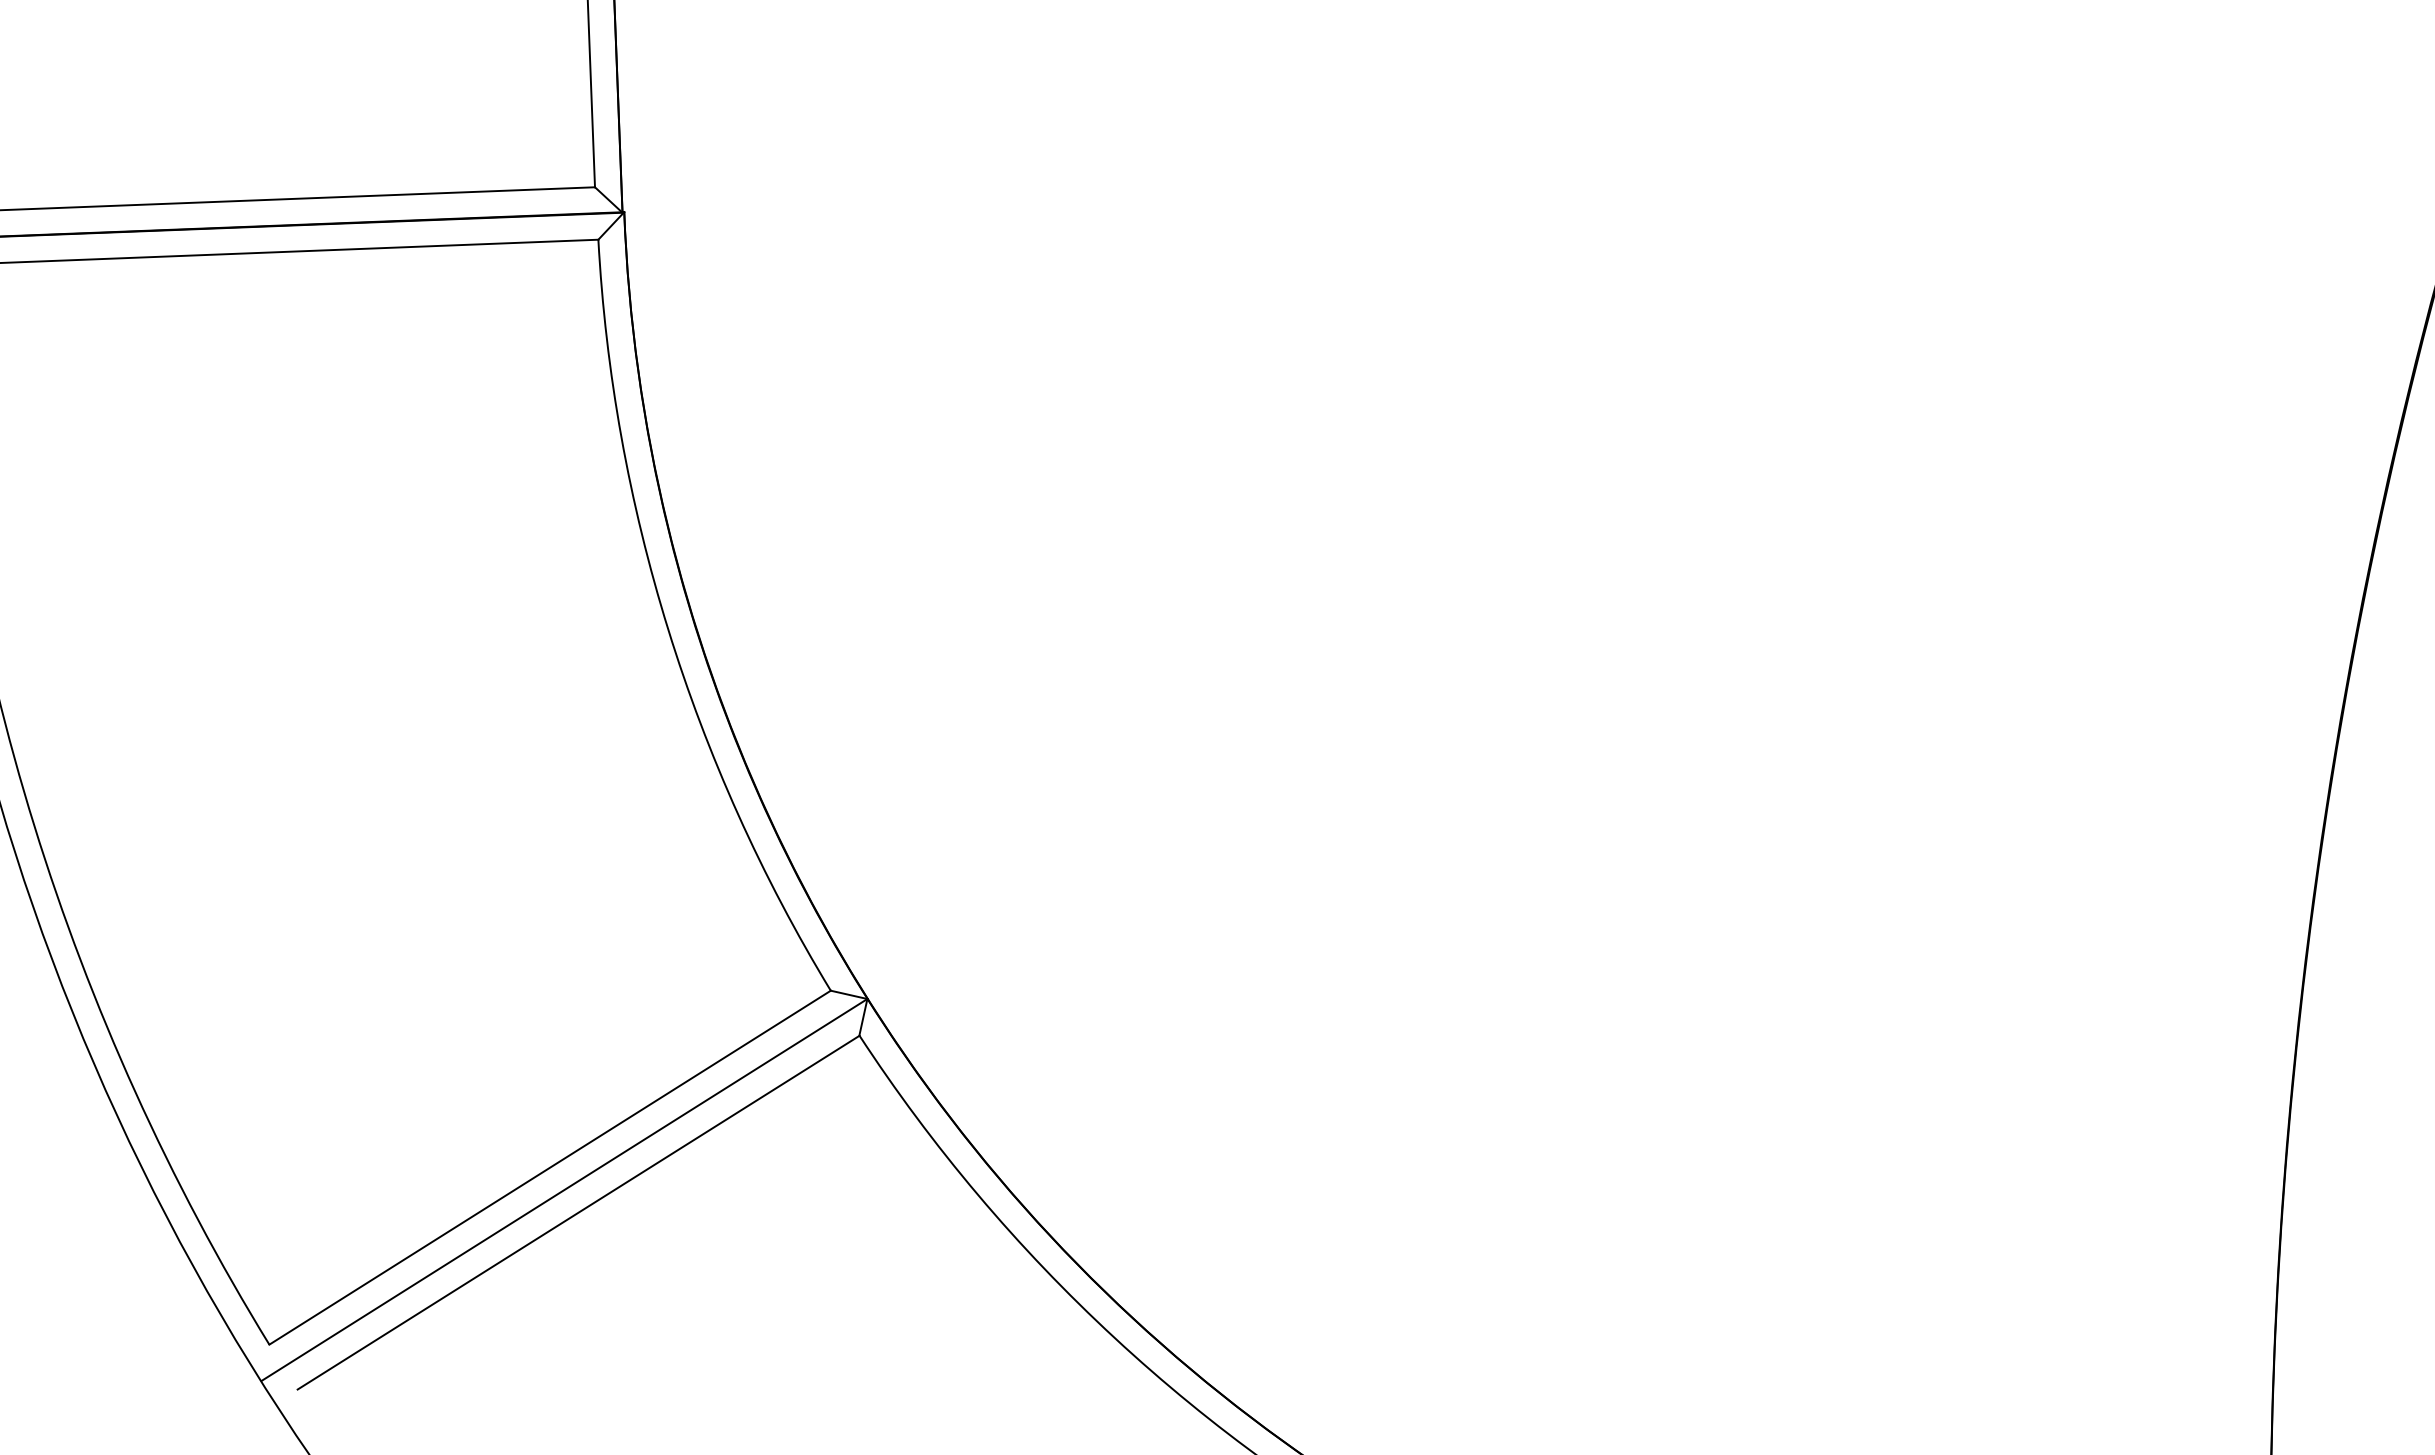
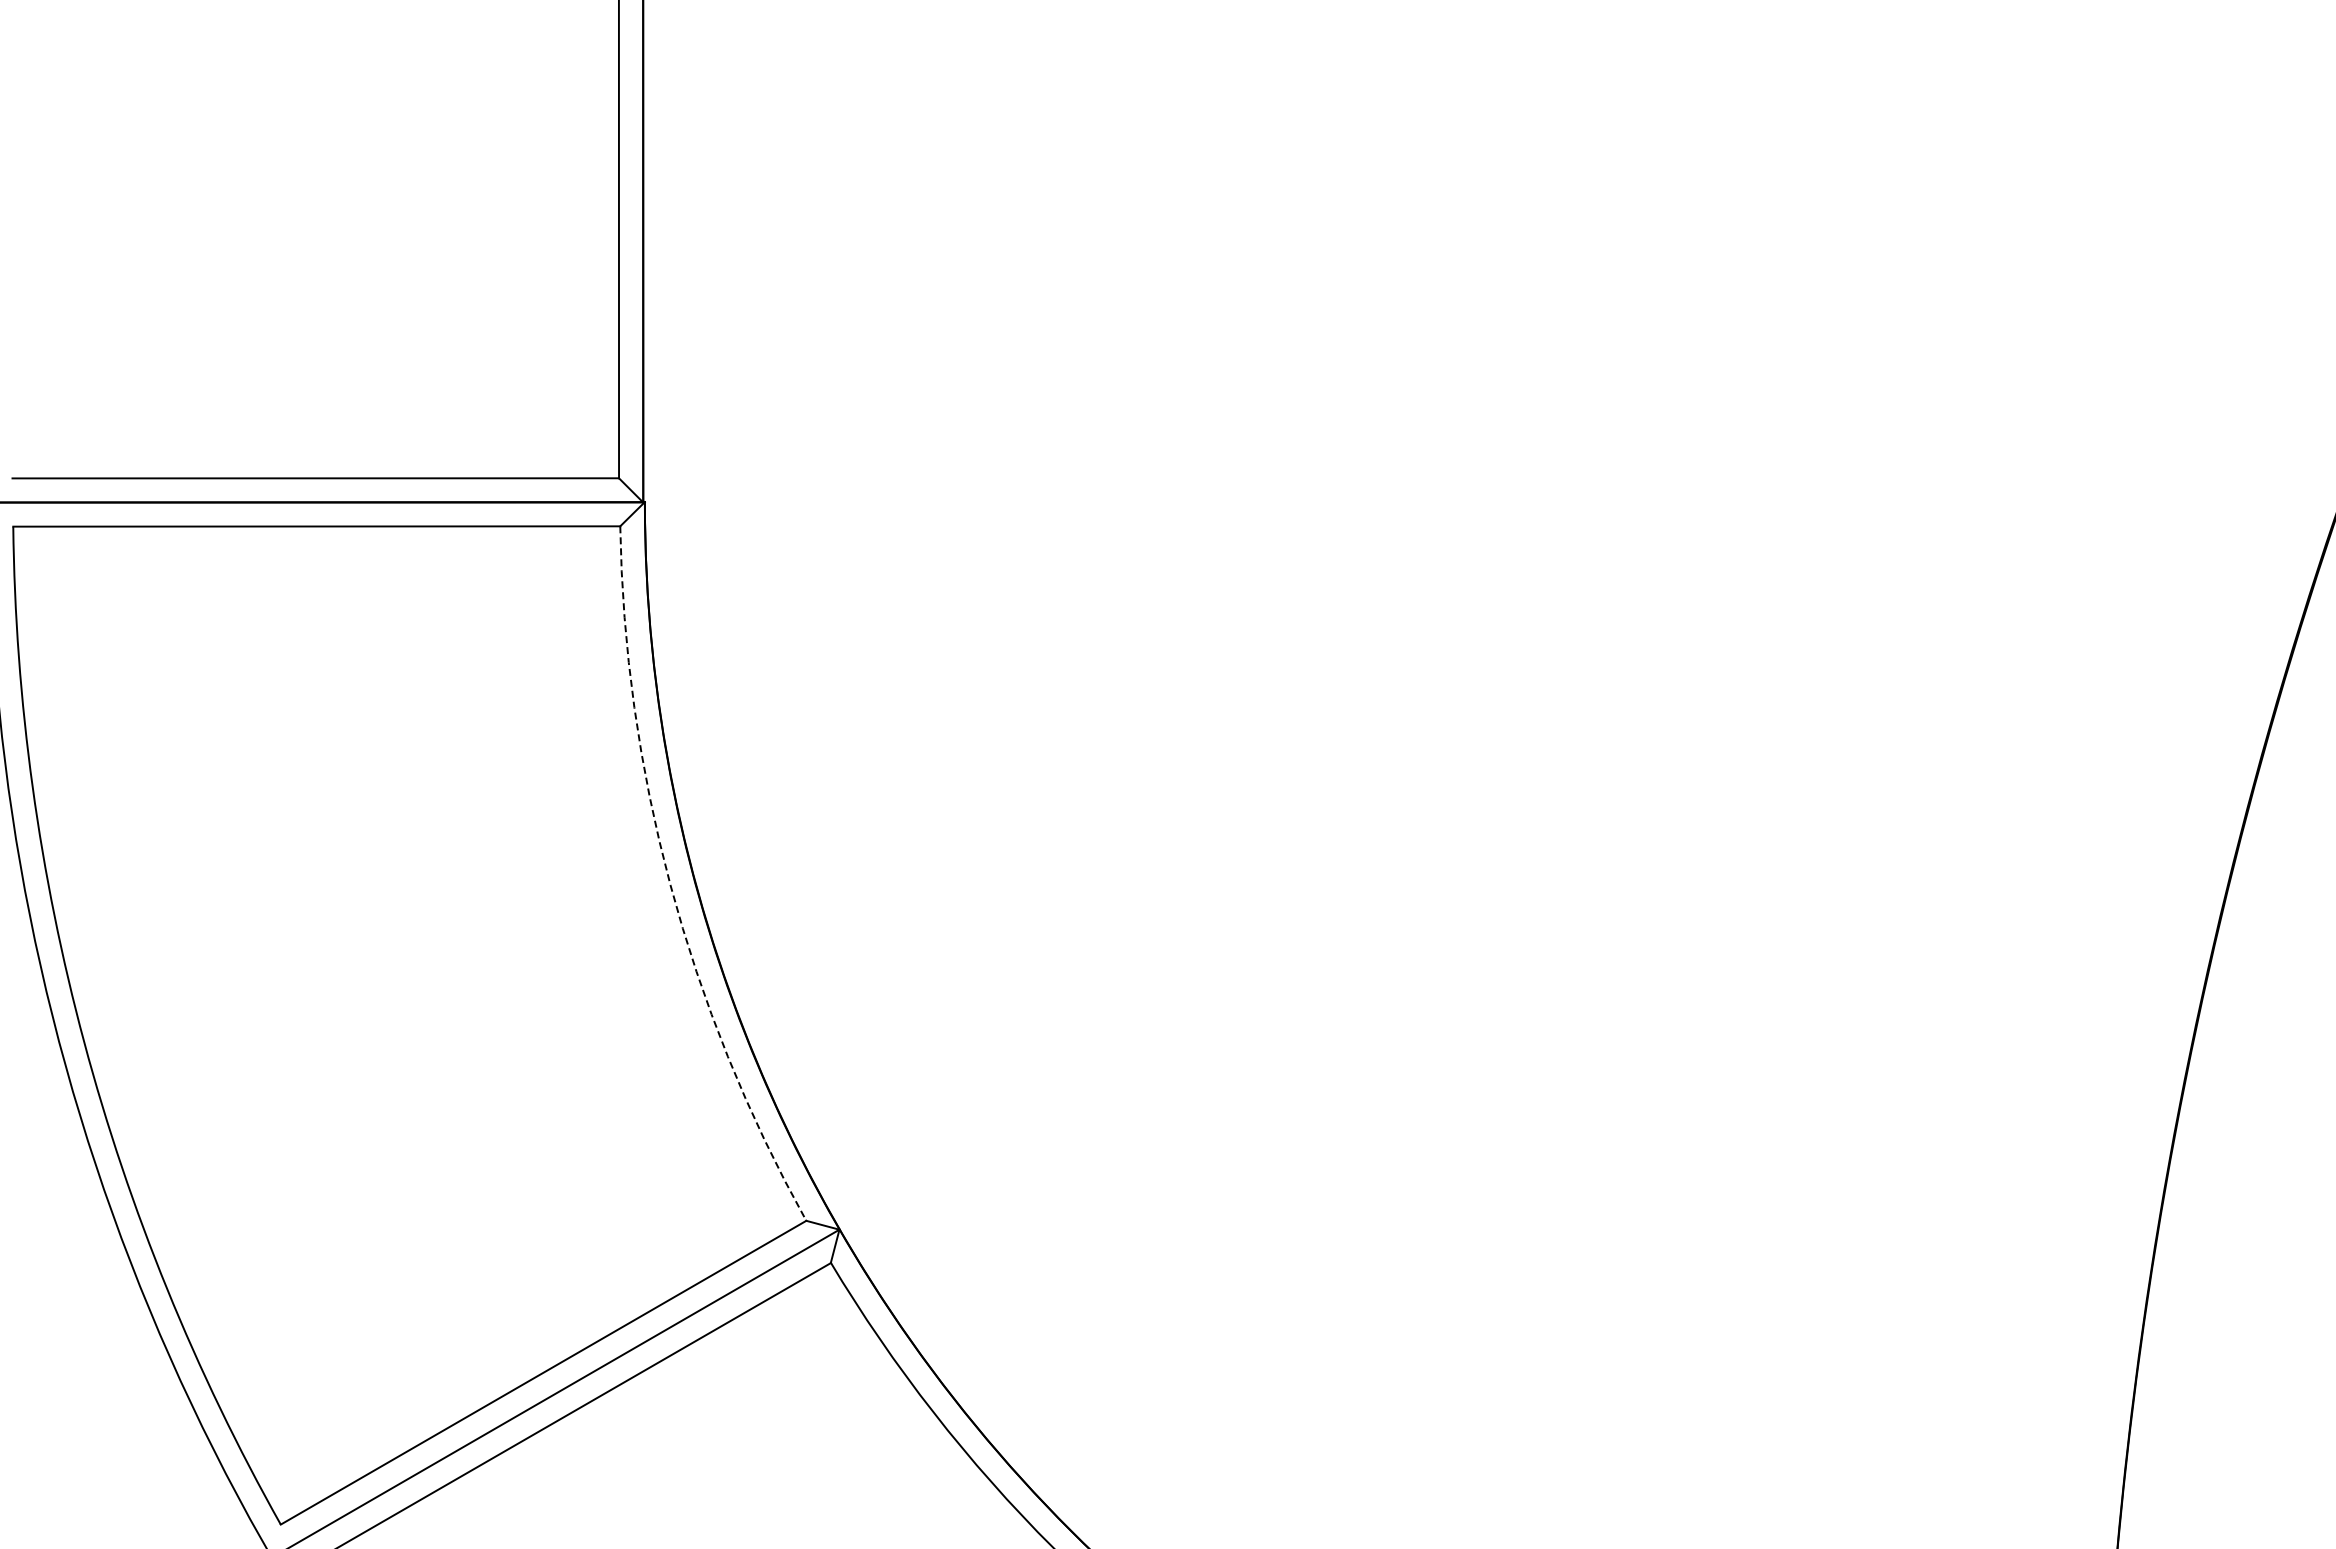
arc: (668, 630) -> (670, 885), solid -> dashed

